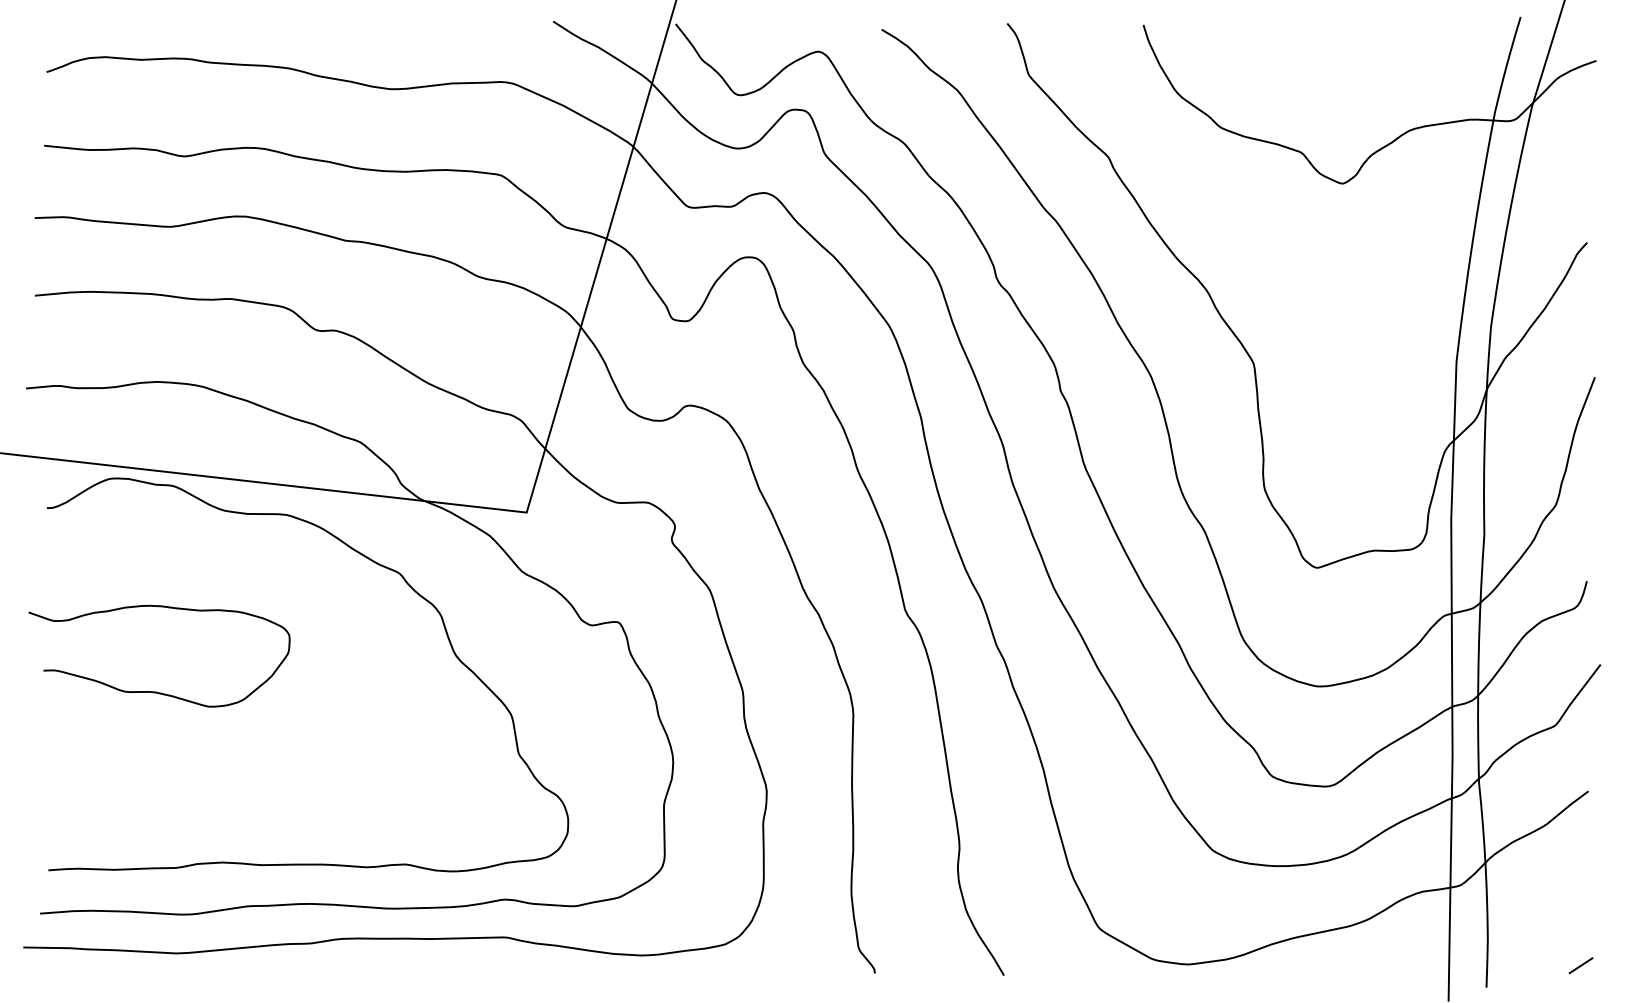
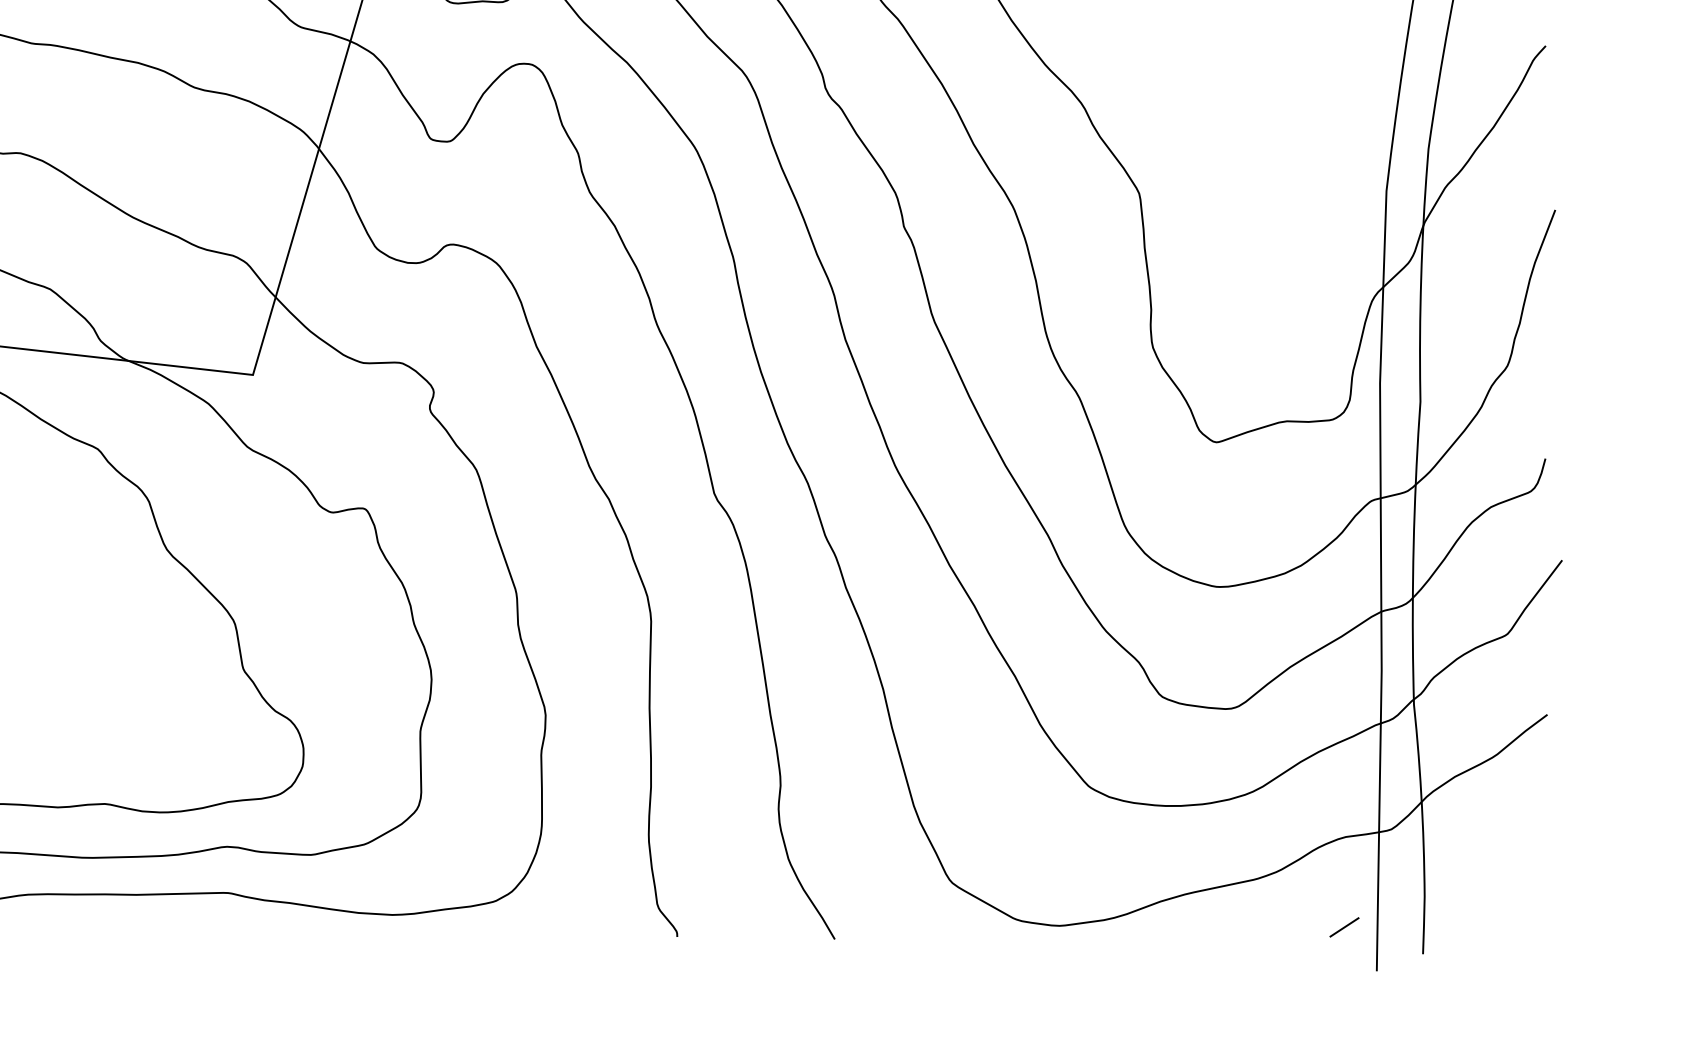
line: (1580, 965) -> (1343, 927), moved

